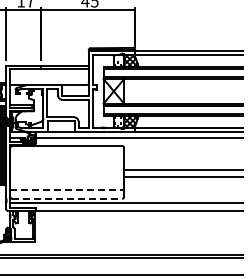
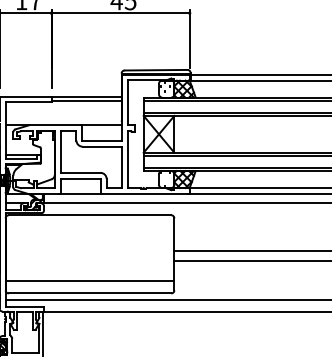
line: (67, 190) -> (90, 281), dashed -> solid
line: (67, 198) -> (90, 292), dashed -> solid

